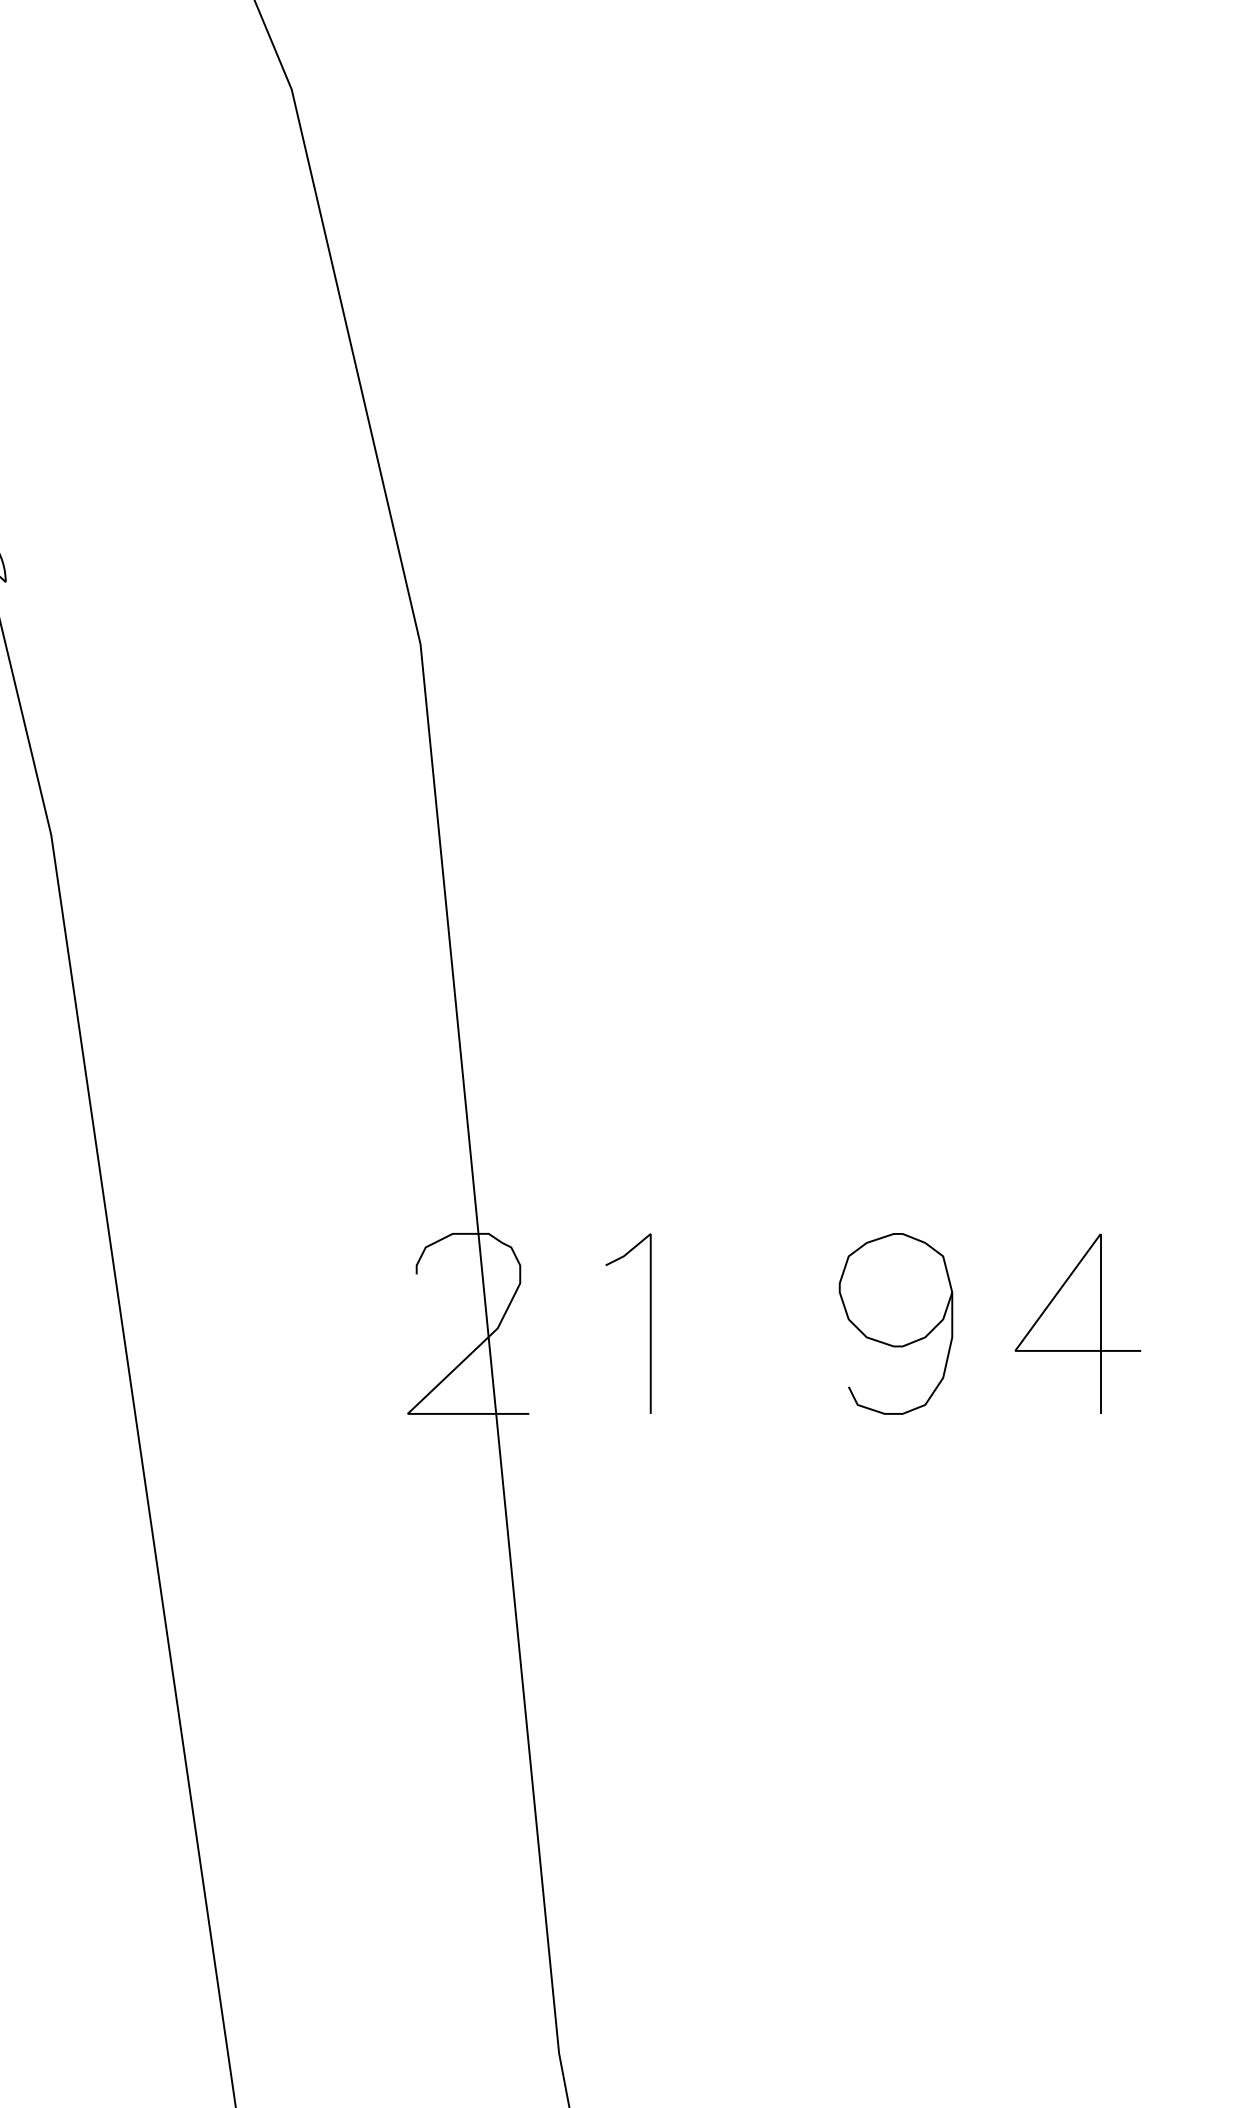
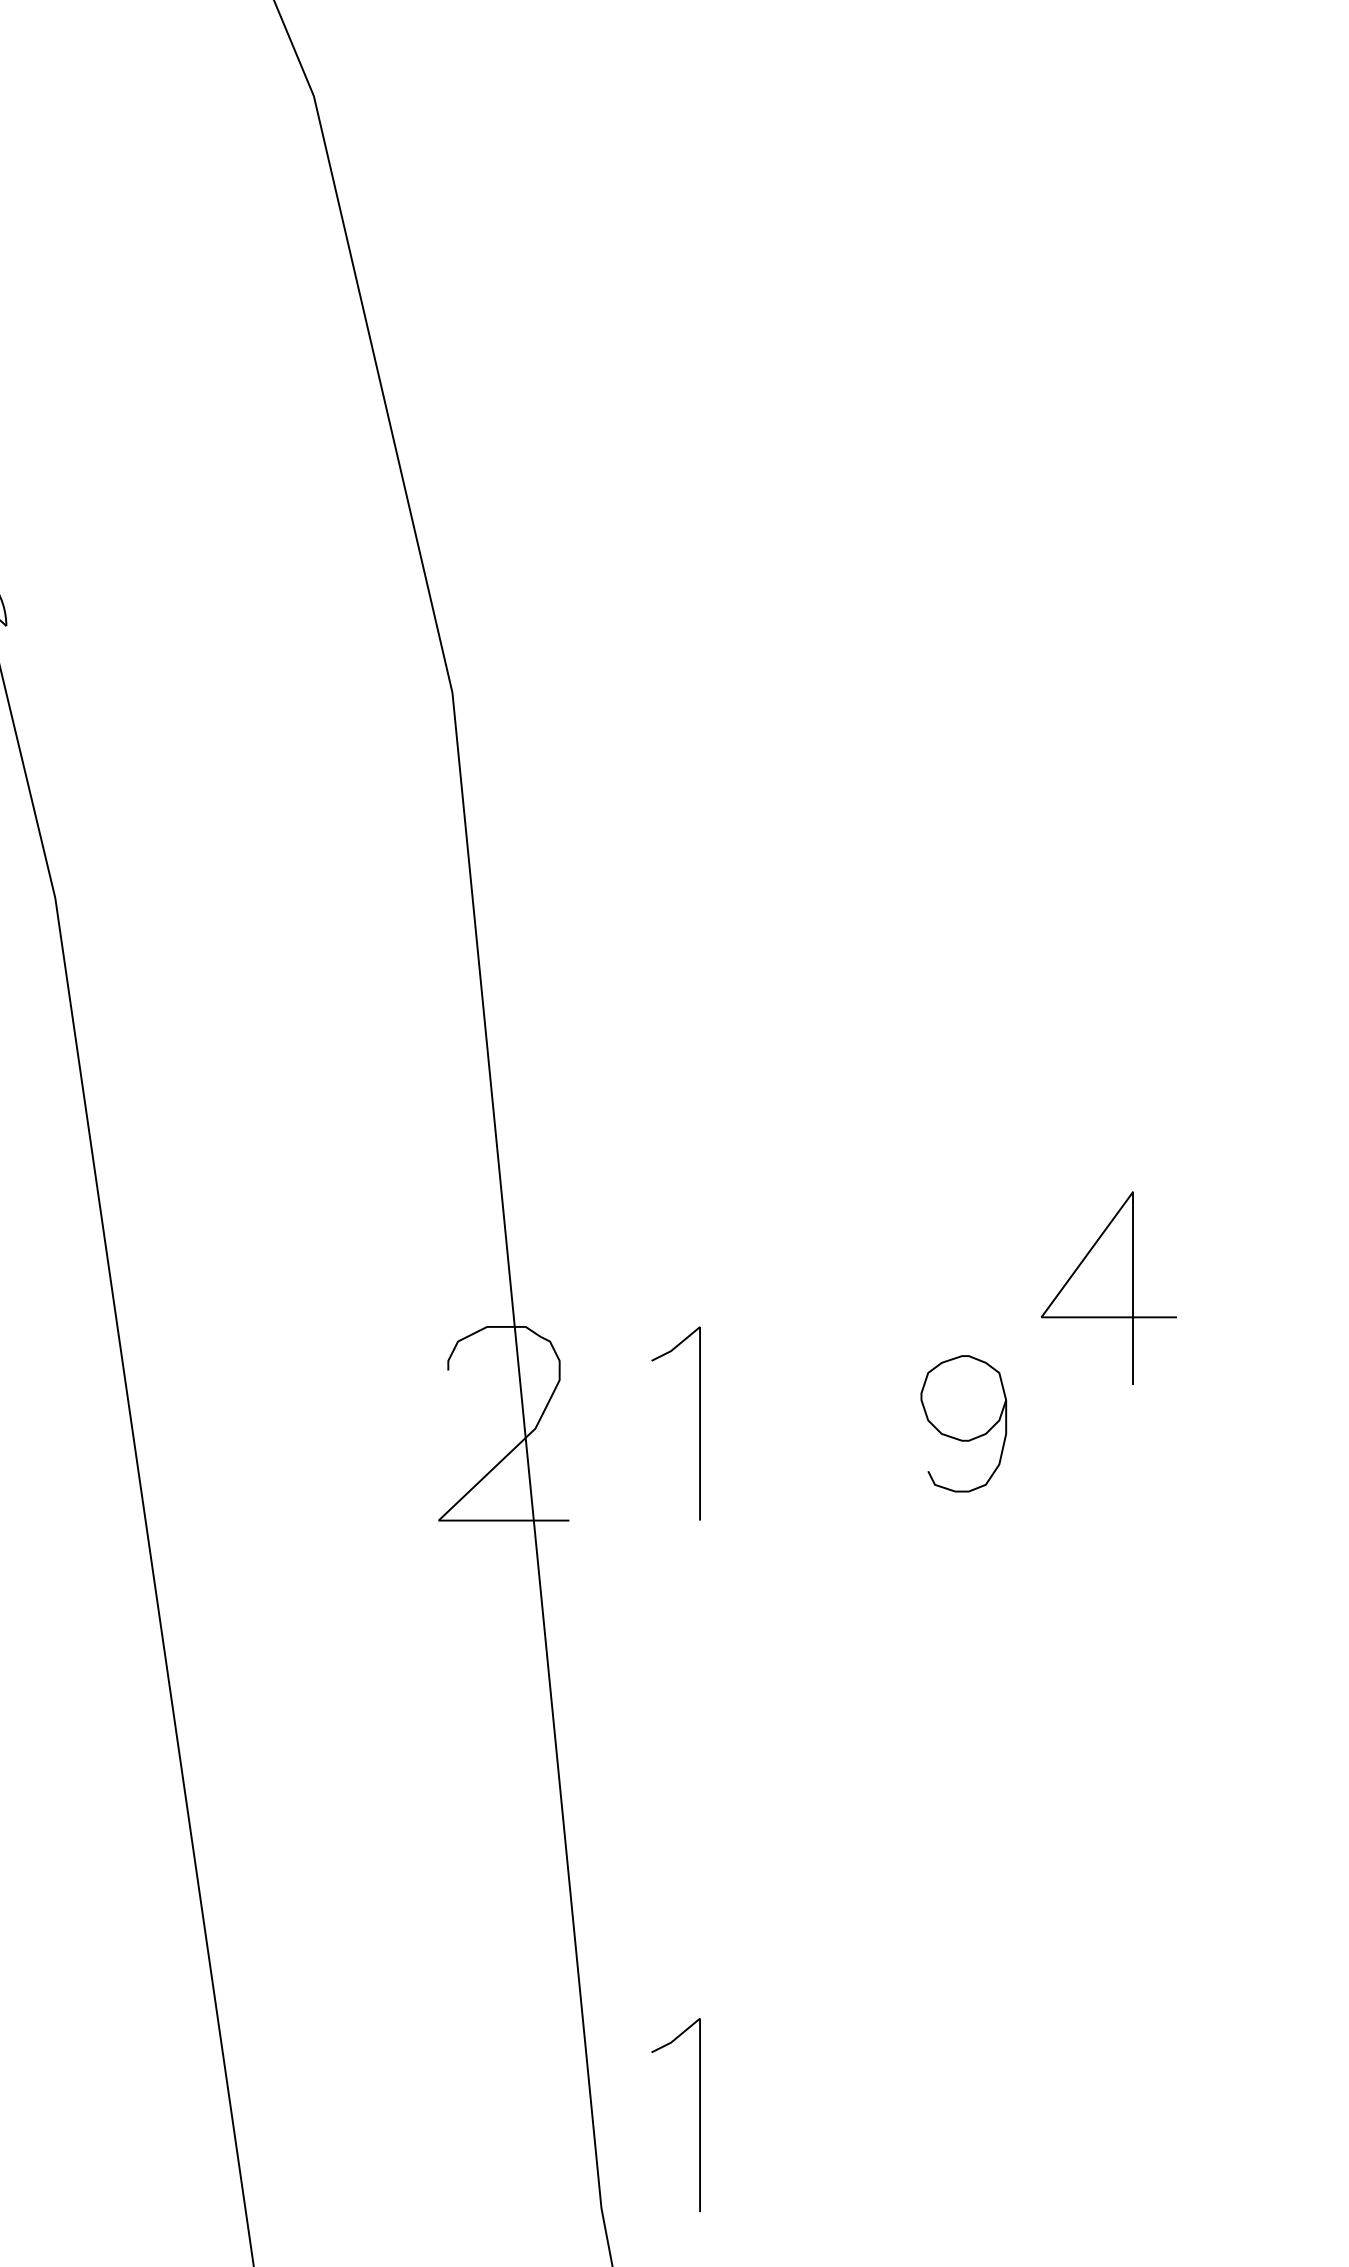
part: (895, 1323) -> (963, 1423), size x0.7
part: (1077, 1323) -> (1108, 1287), moved
line: (649, 1966) -> (698, 2114), added

